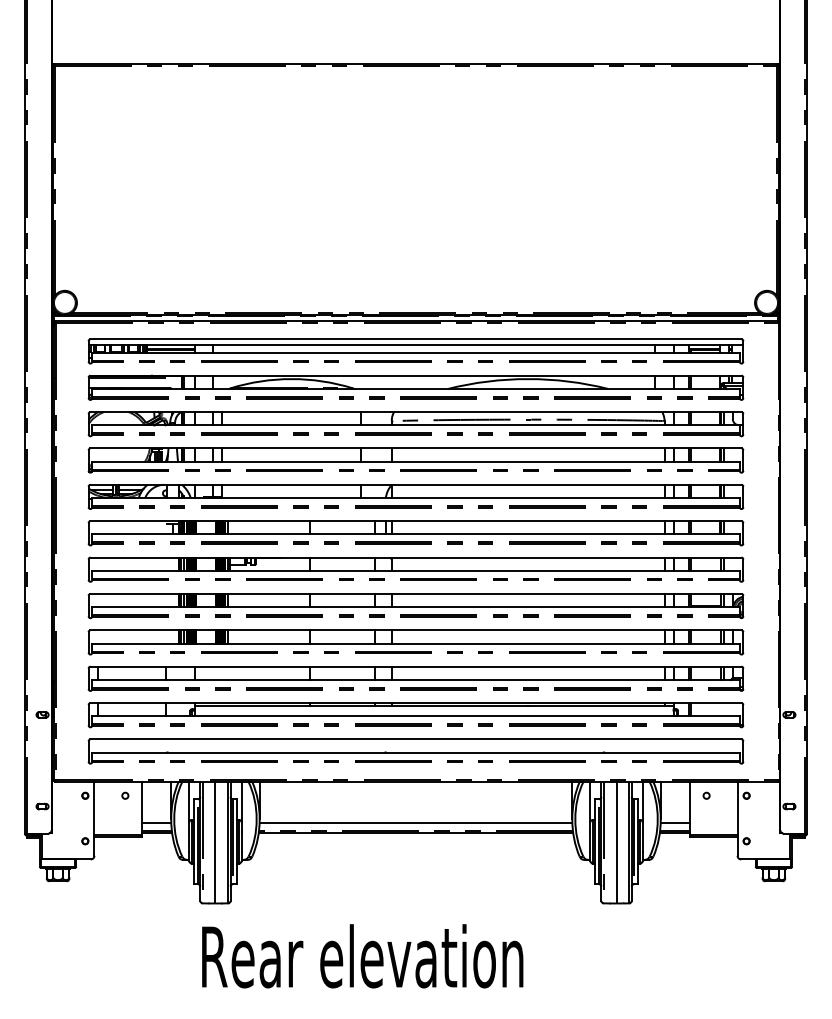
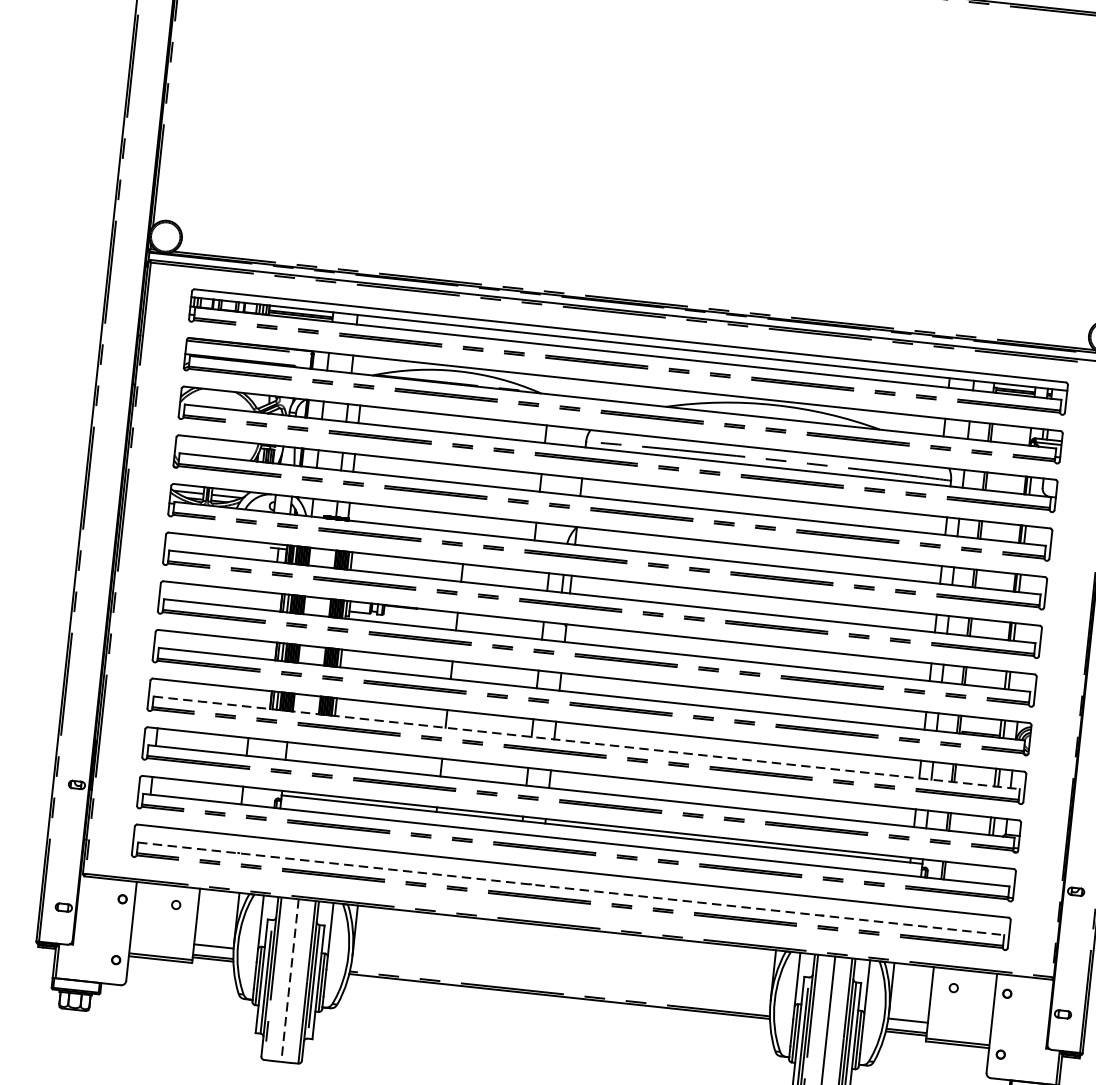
line: (416, 643) -> (587, 742), solid -> dashed
line: (416, 752) -> (571, 888), solid -> dashed
line: (415, 823) -> (560, 983), removed
line: (215, 842) -> (290, 980), solid -> dashed

